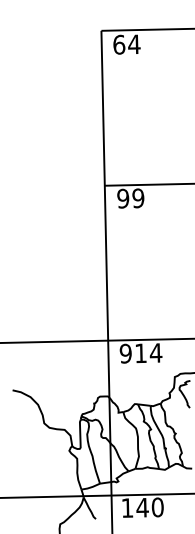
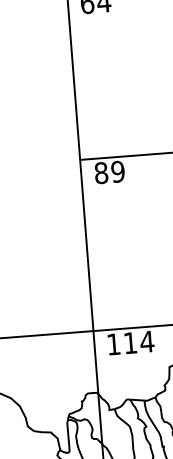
text: (123, 198) -> (101, 172), 99 -> 89
text: (125, 353) -> (113, 344), 914 -> 114

